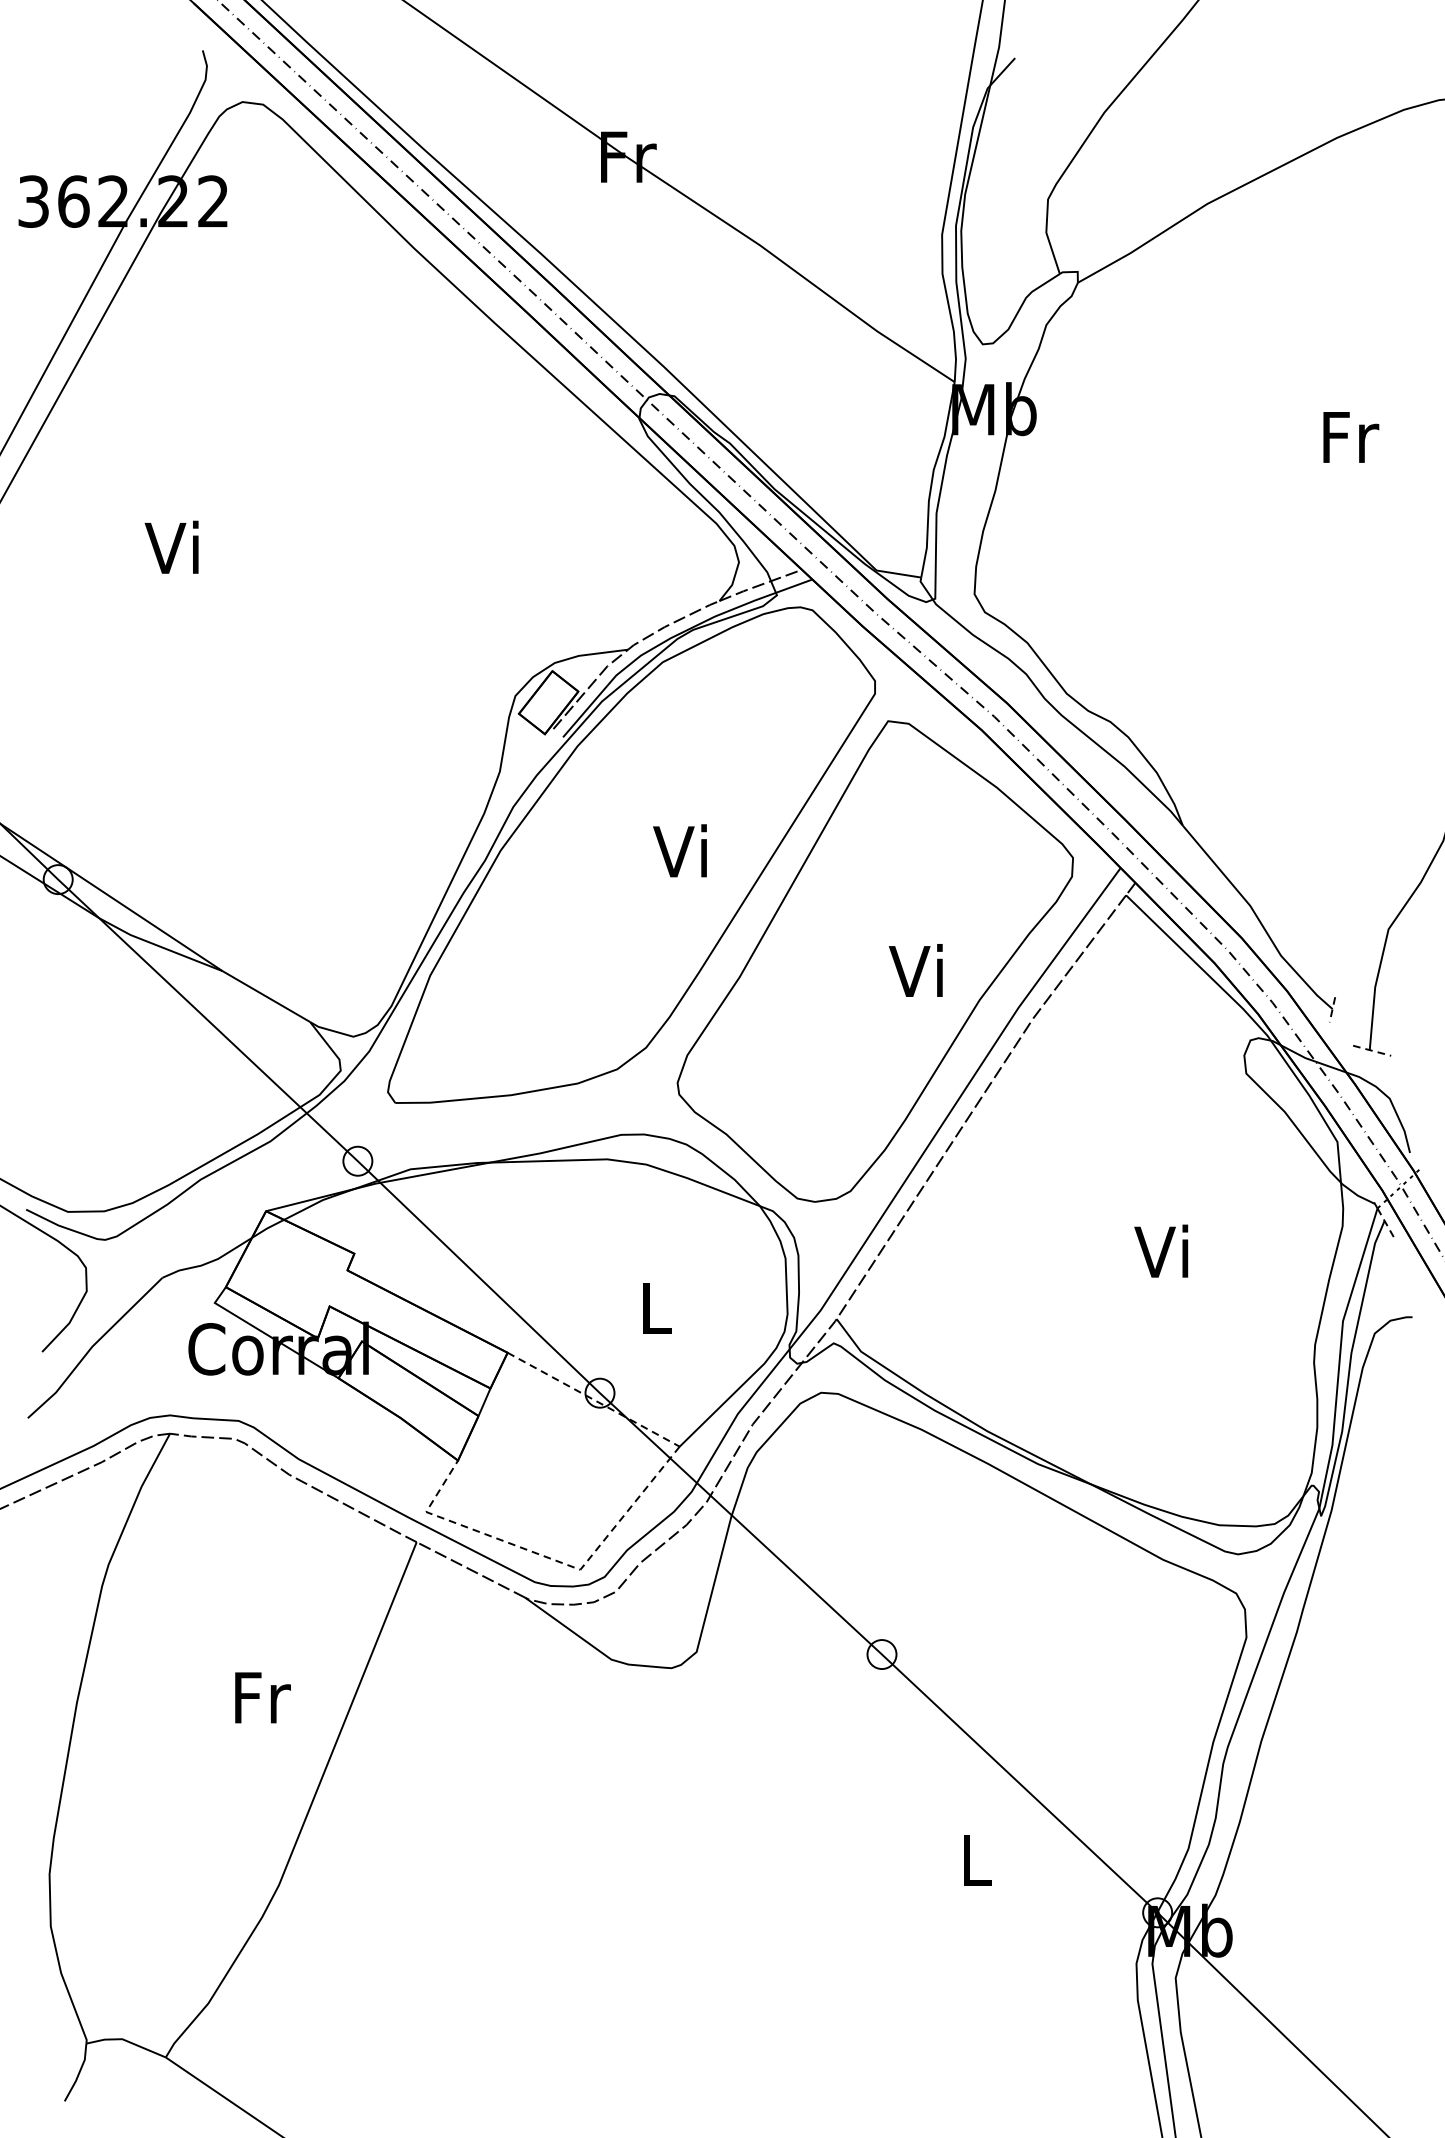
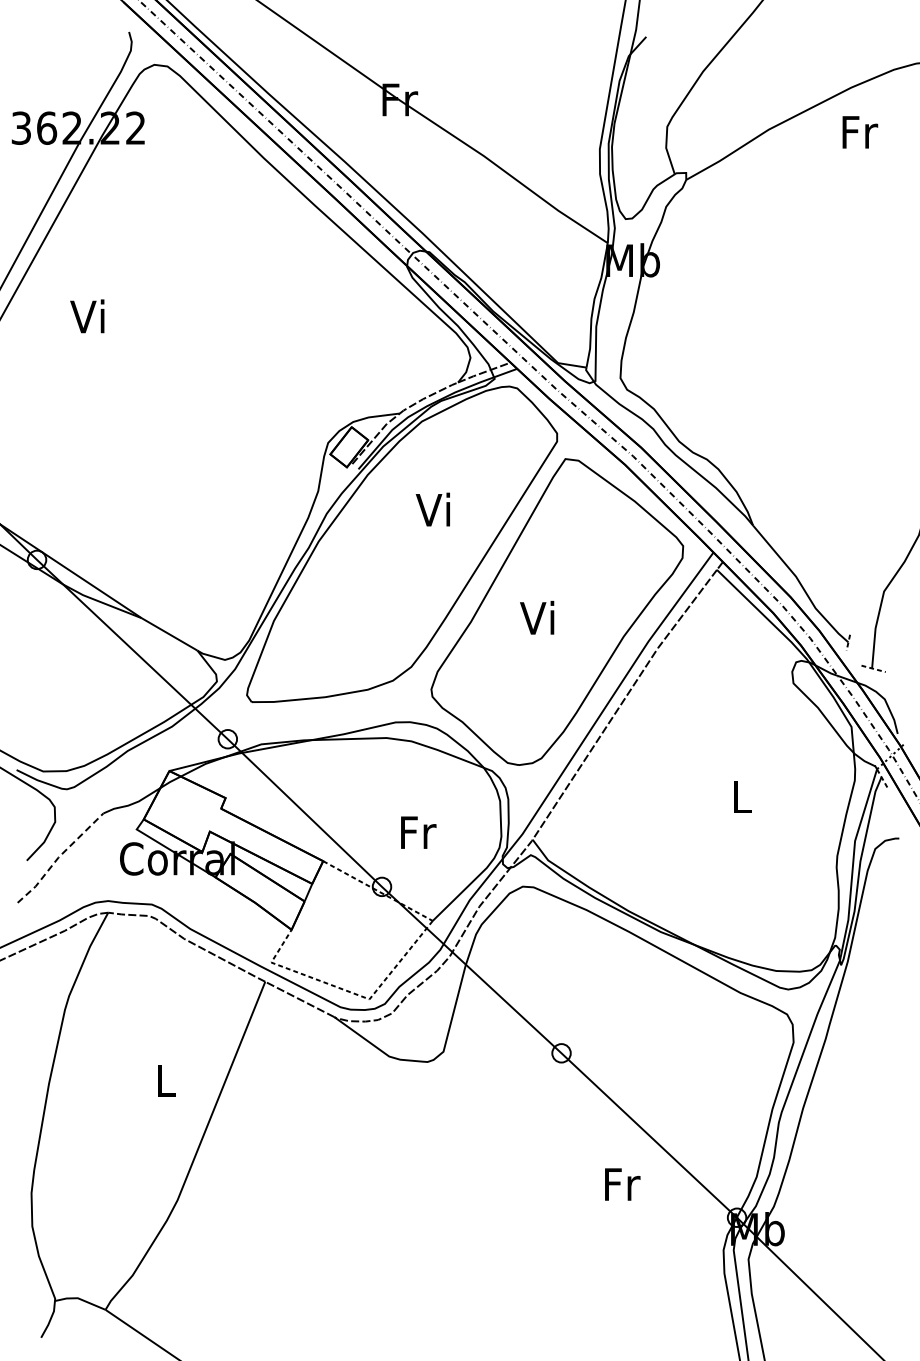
text: (1351, 437) -> (860, 132), moved
text: (172, 547) -> (87, 316), moved
text: (679, 850) -> (432, 509), moved
text: (916, 970) -> (537, 617), moved
text: (1161, 1251) -> (739, 796), Vi -> L
text: (657, 1307) -> (418, 832), L -> Fr
line: (91, 1346) -> (58, 857), solid -> dashed
text: (263, 1697) -> (167, 1080), Fr -> L
text: (977, 1860) -> (622, 1184), L -> Fr

